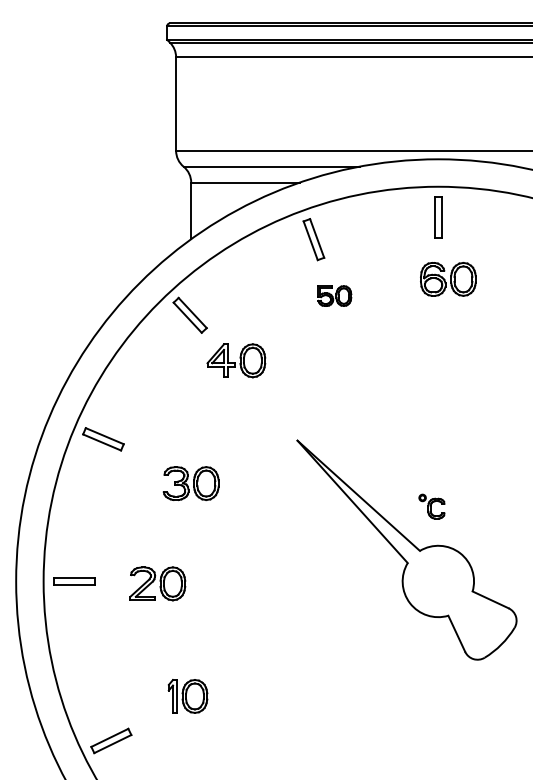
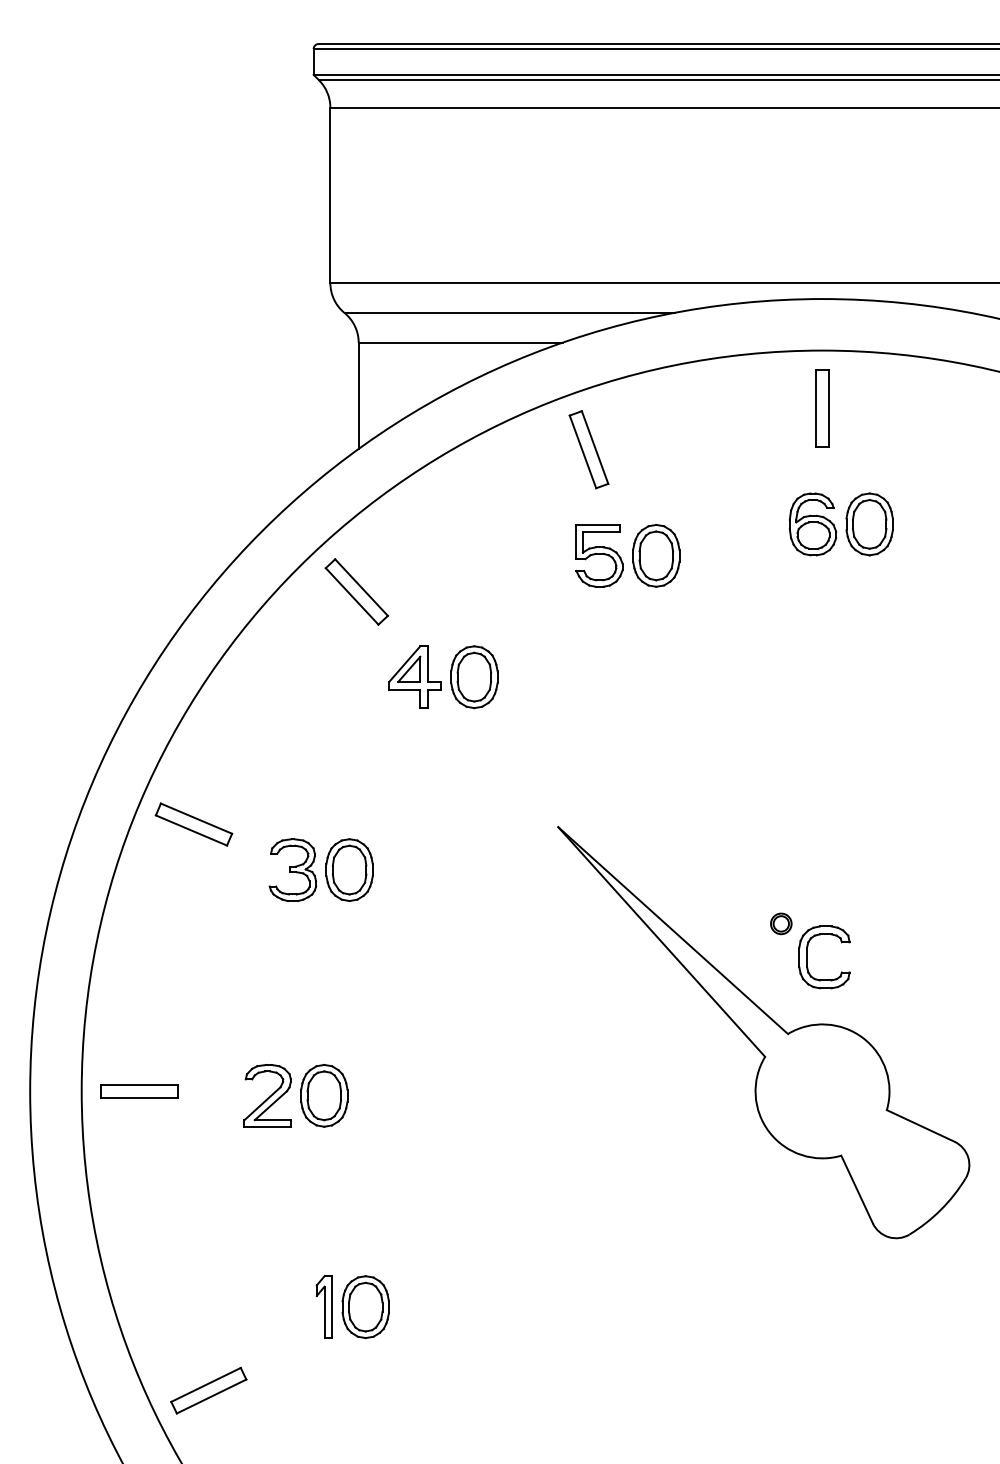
part: (334, 295) -> (627, 554), size x1.67
part: (190, 483) -> (319, 869), moved
part: (431, 506) -> (809, 950), size x1.67

